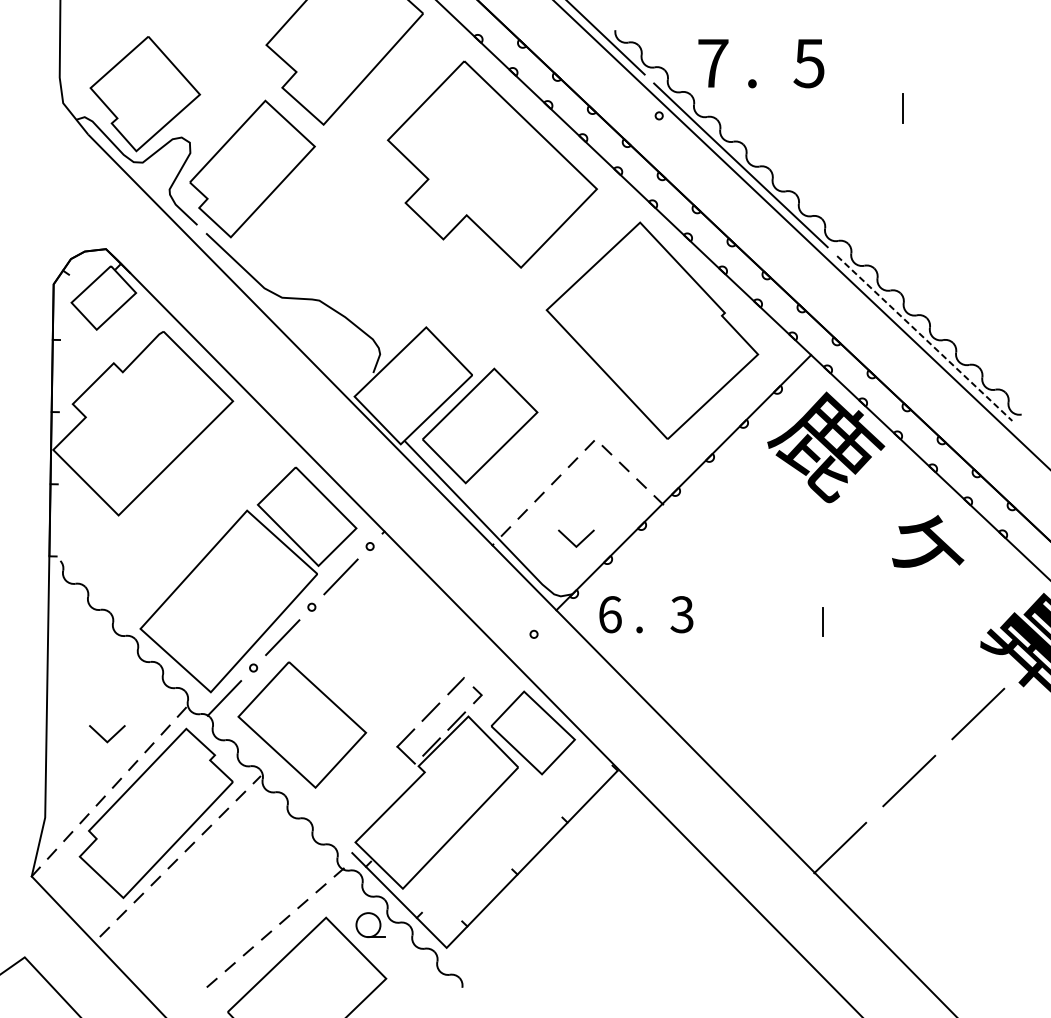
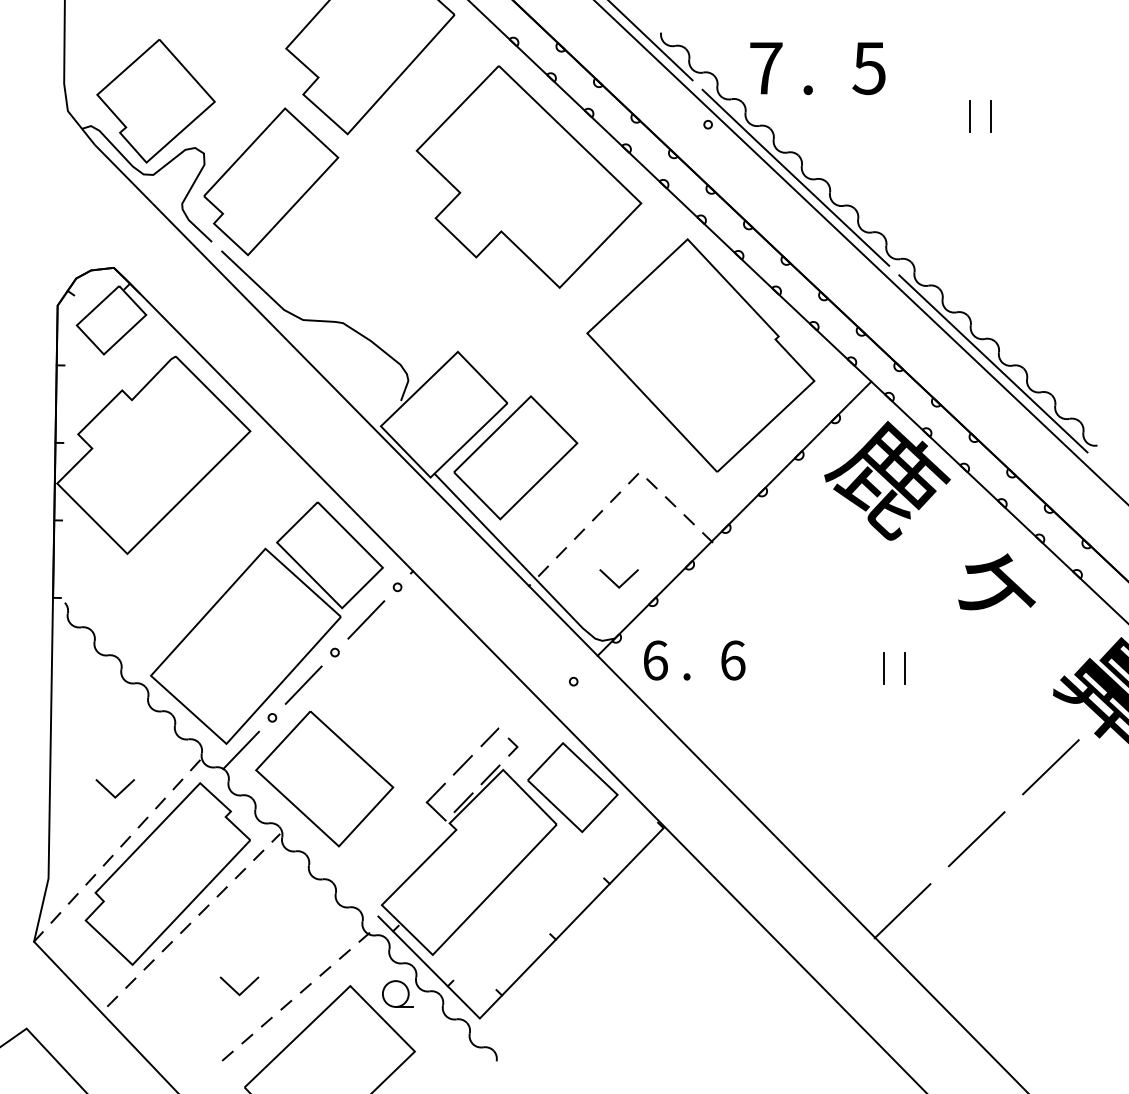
line: (922, 108) -> (990, 116), added
line: (924, 339) -> (993, 364), dashed -> solid
text: (681, 614) -> (732, 660), 3 -> 6
line: (842, 621) -> (904, 667), added
line: (220, 921) -> (236, 990), added

